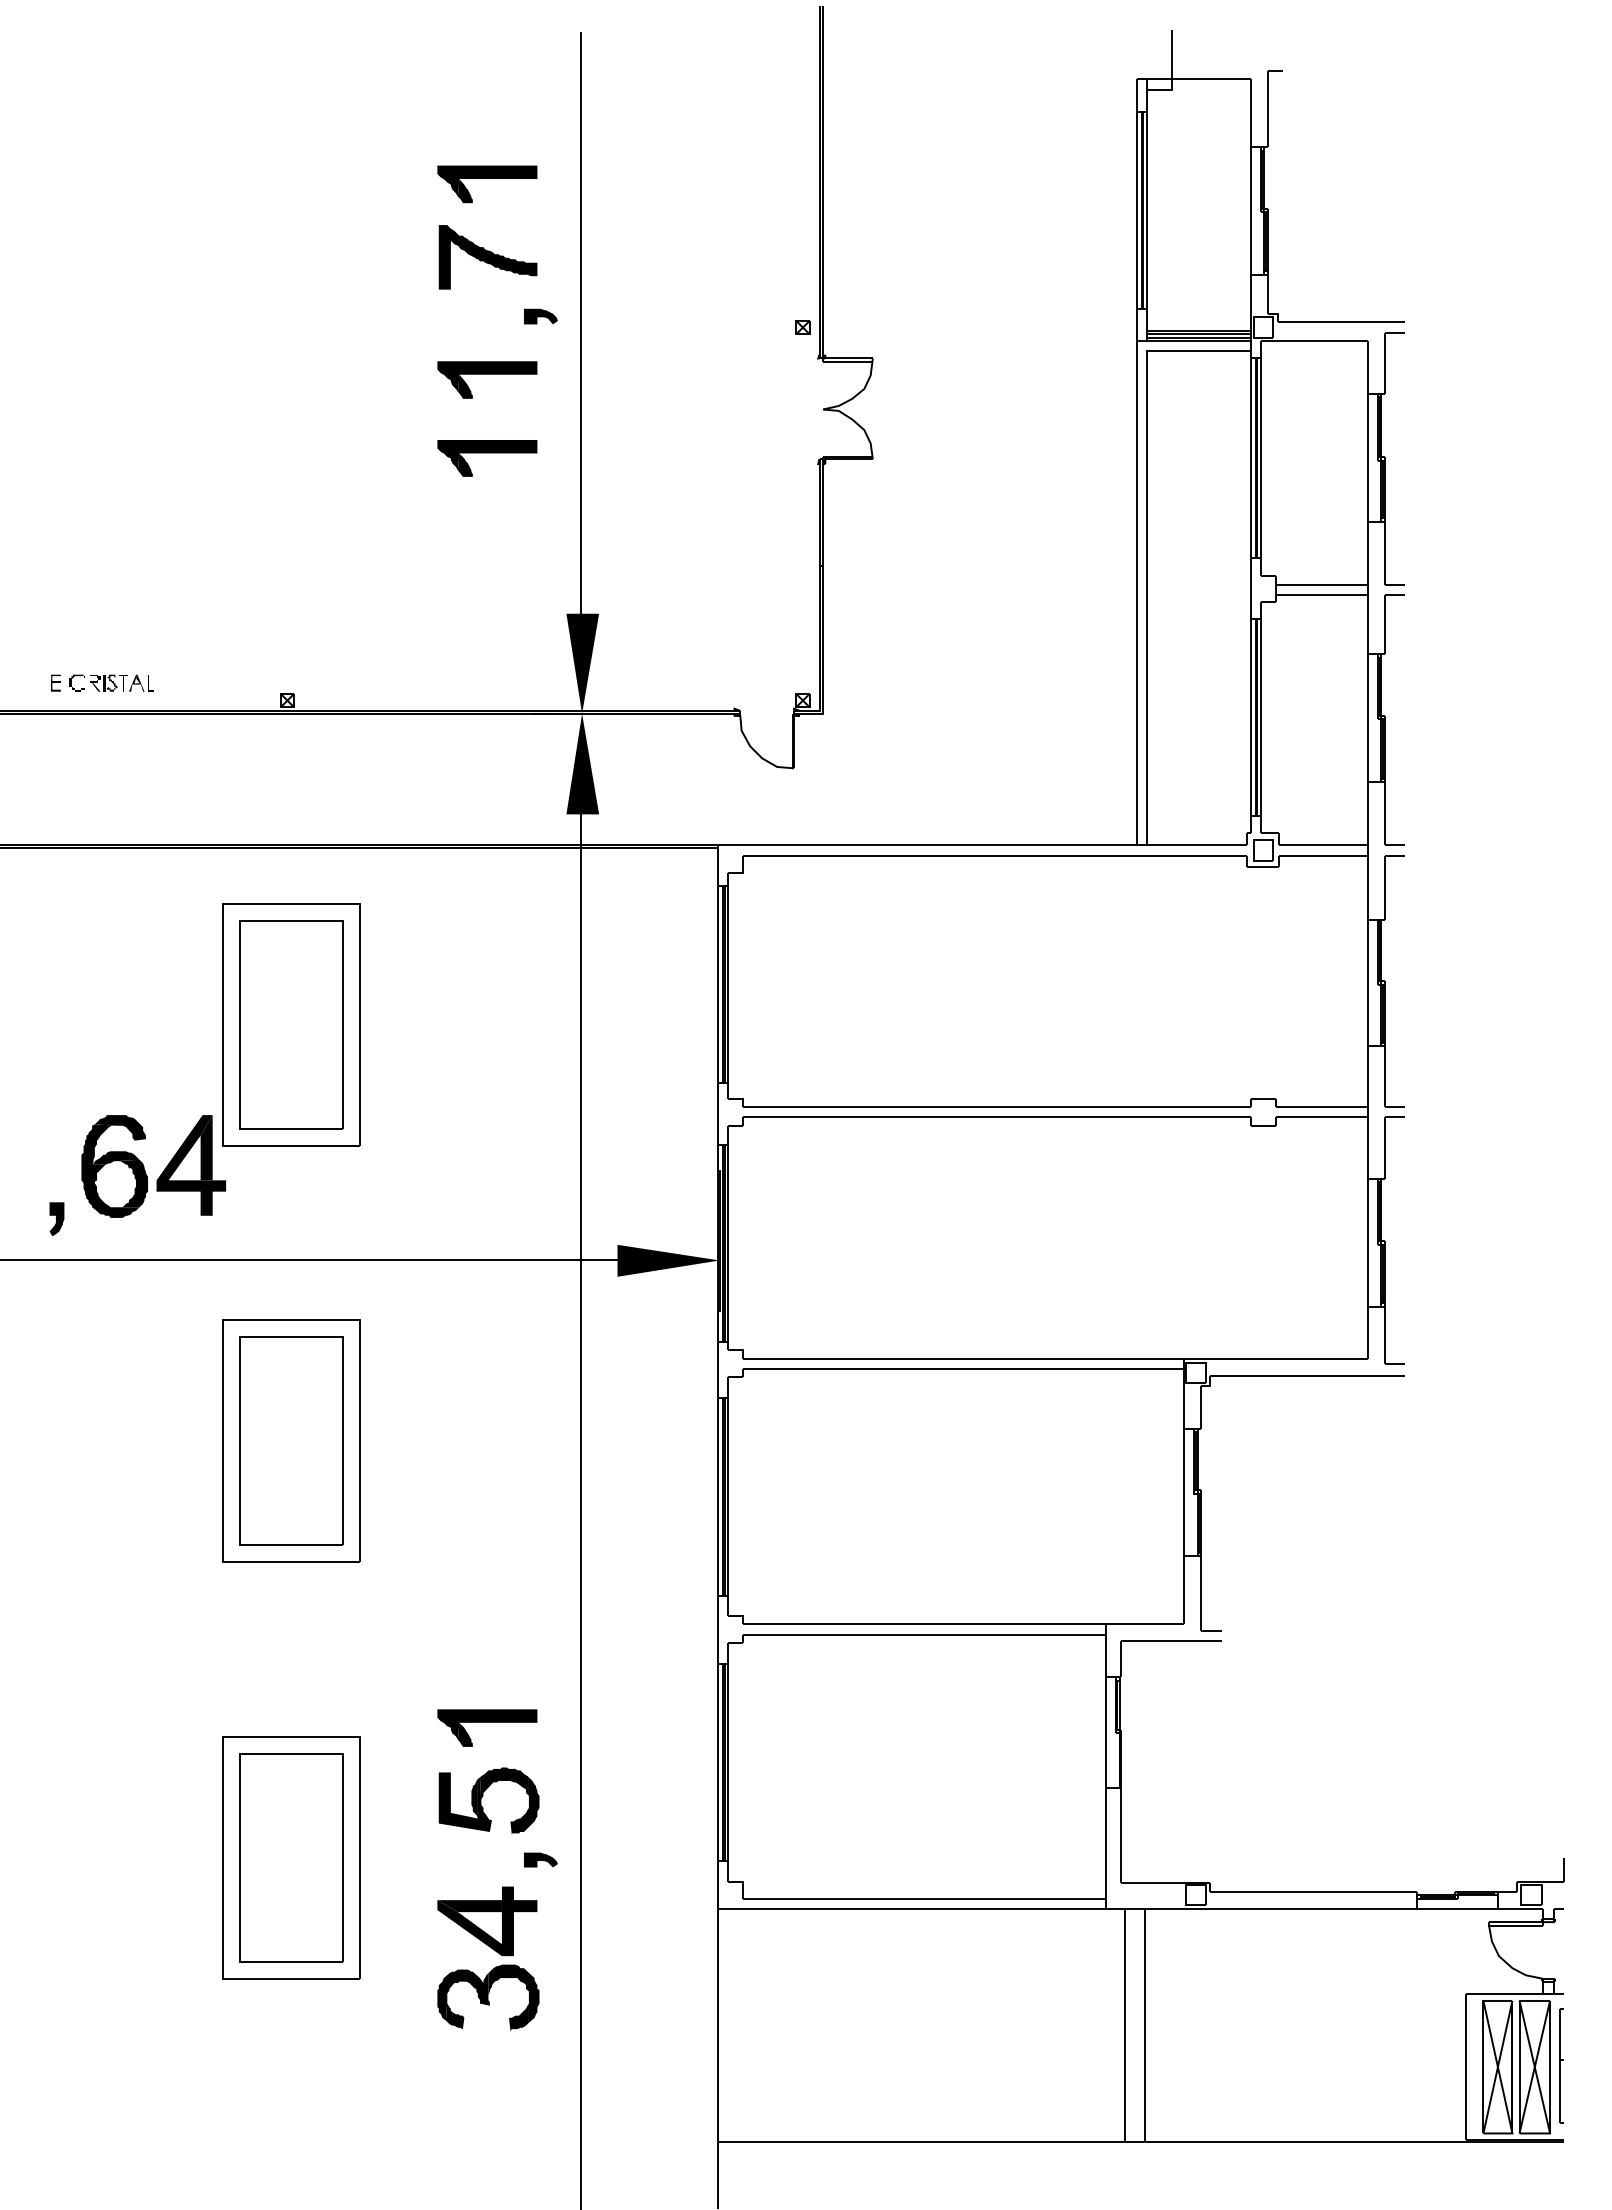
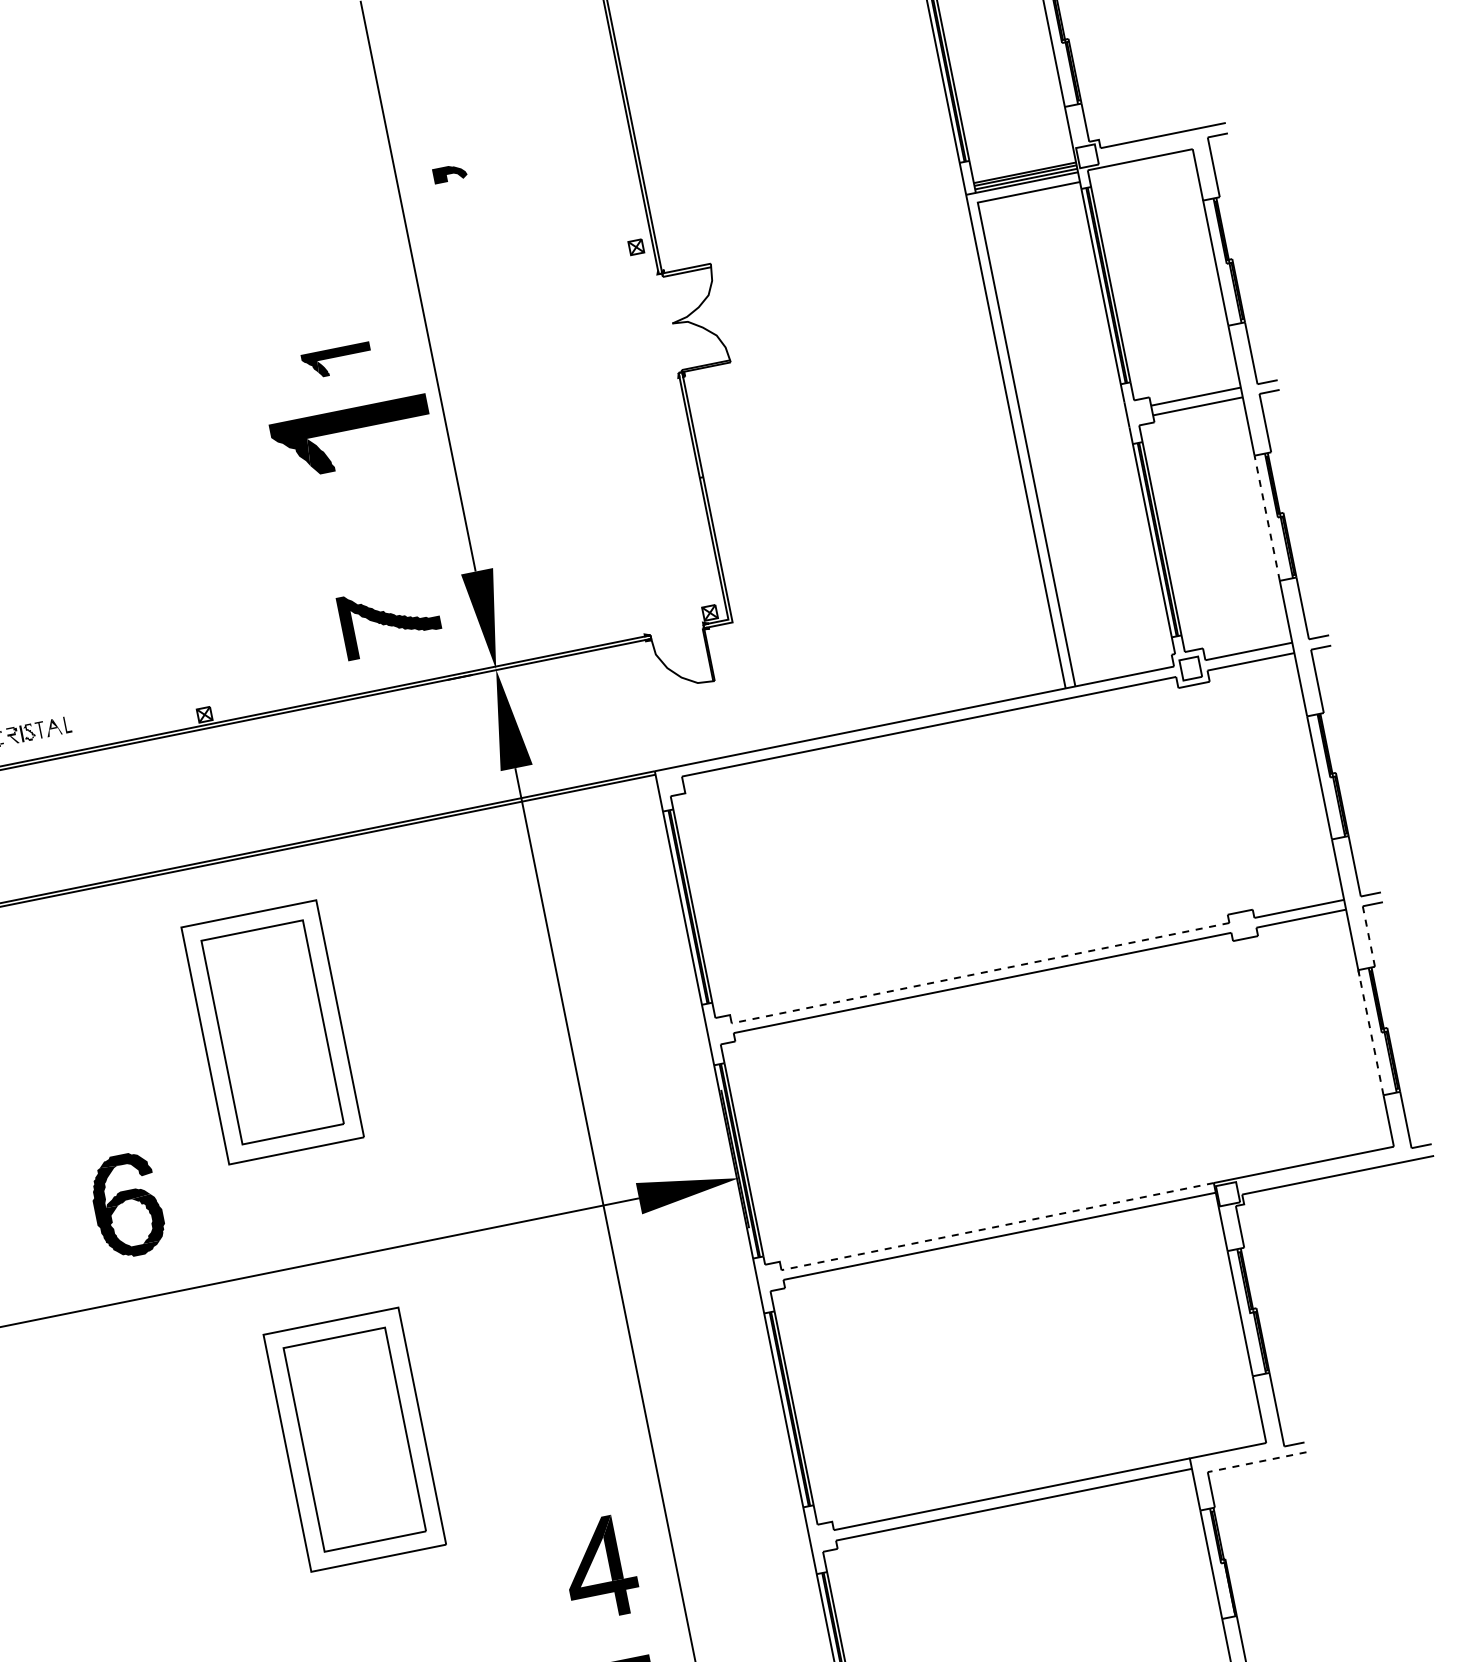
part: (487, 184) -> (298, 169), removed
part: (487, 257) -> (389, 620), moved
part: (540, 316) -> (449, 173), moved
part: (487, 379) -> (337, 360), size x0.7
part: (487, 458) -> (352, 437), size x1.6
line: (1367, 717) -> (1266, 517), solid -> dashed
line: (996, 1107) -> (980, 973), solid -> dashed
line: (1384, 1148) -> (1368, 937), solid -> dashed
part: (191, 1165) -> (600, 1568), moved
part: (56, 1219) -> (80, 1269), removed
line: (1367, 1242) -> (1370, 1032), solid -> dashed
line: (963, 1359) -> (997, 1227), solid -> dashed
line: (1170, 1641) -> (1256, 1462), solid -> dashed

